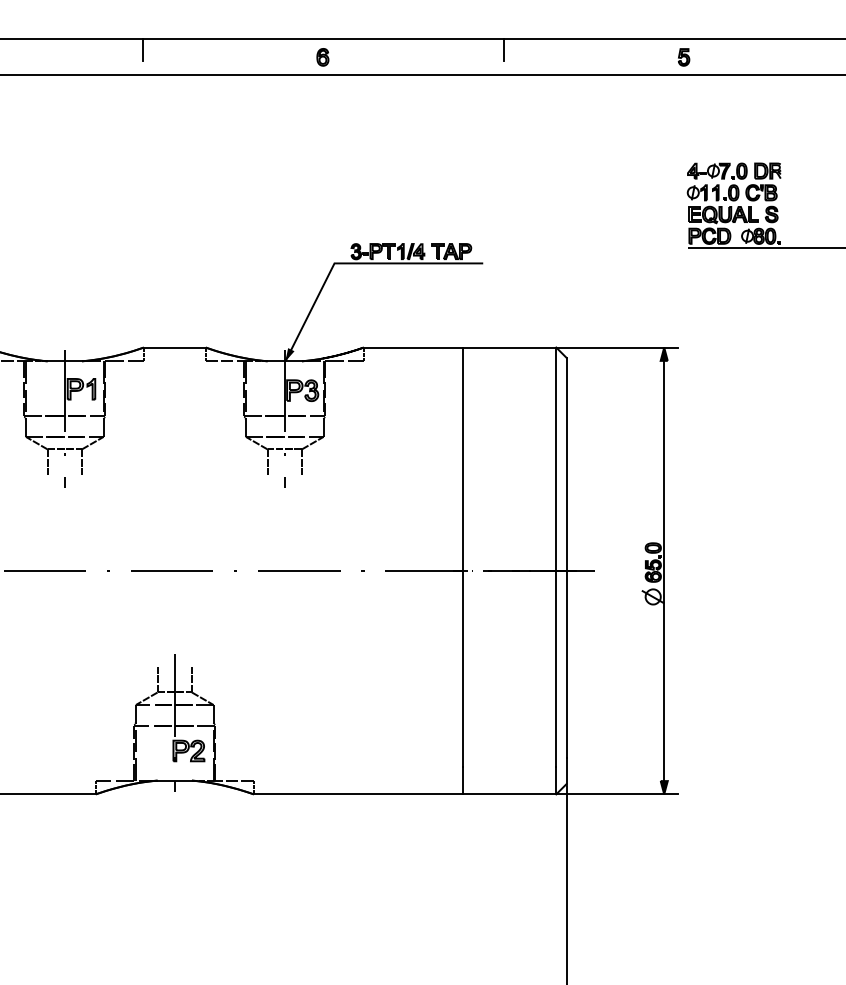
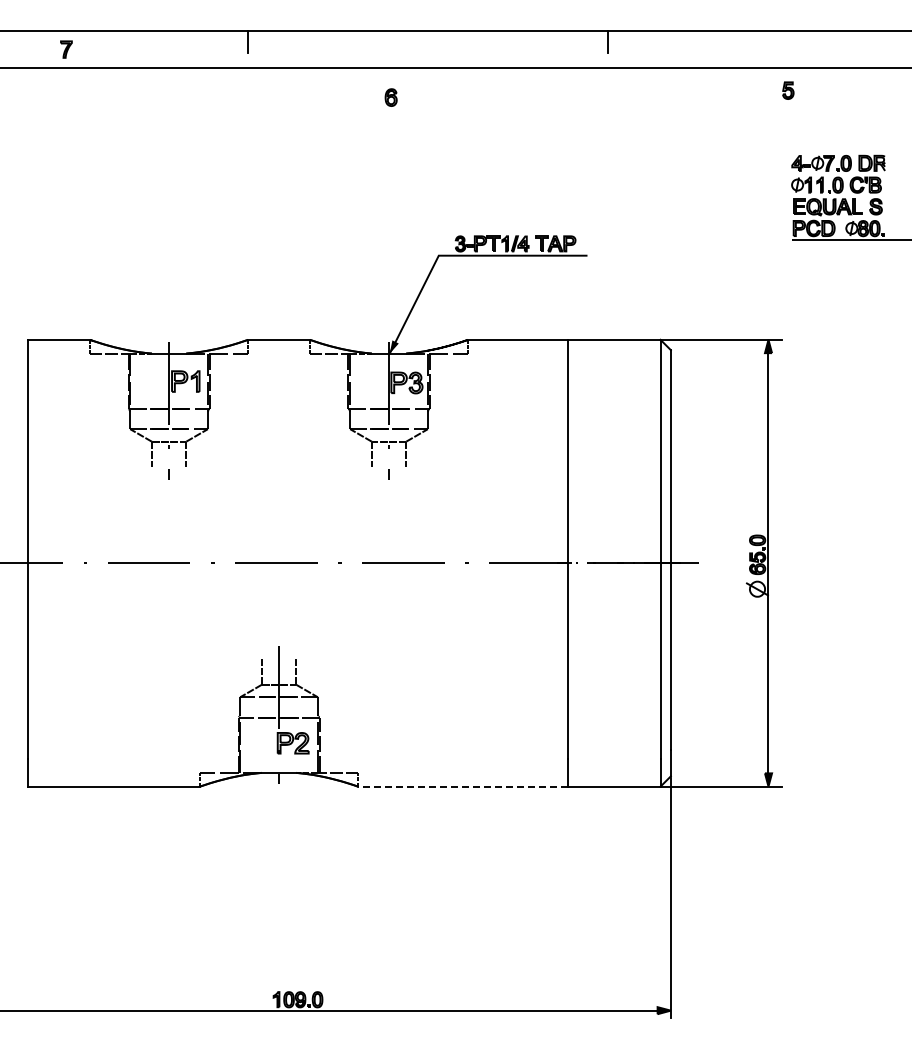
part: (322, 57) -> (390, 97), moved
part: (684, 57) -> (788, 90), moved
line: (358, 794) -> (462, 786), solid -> dashed

